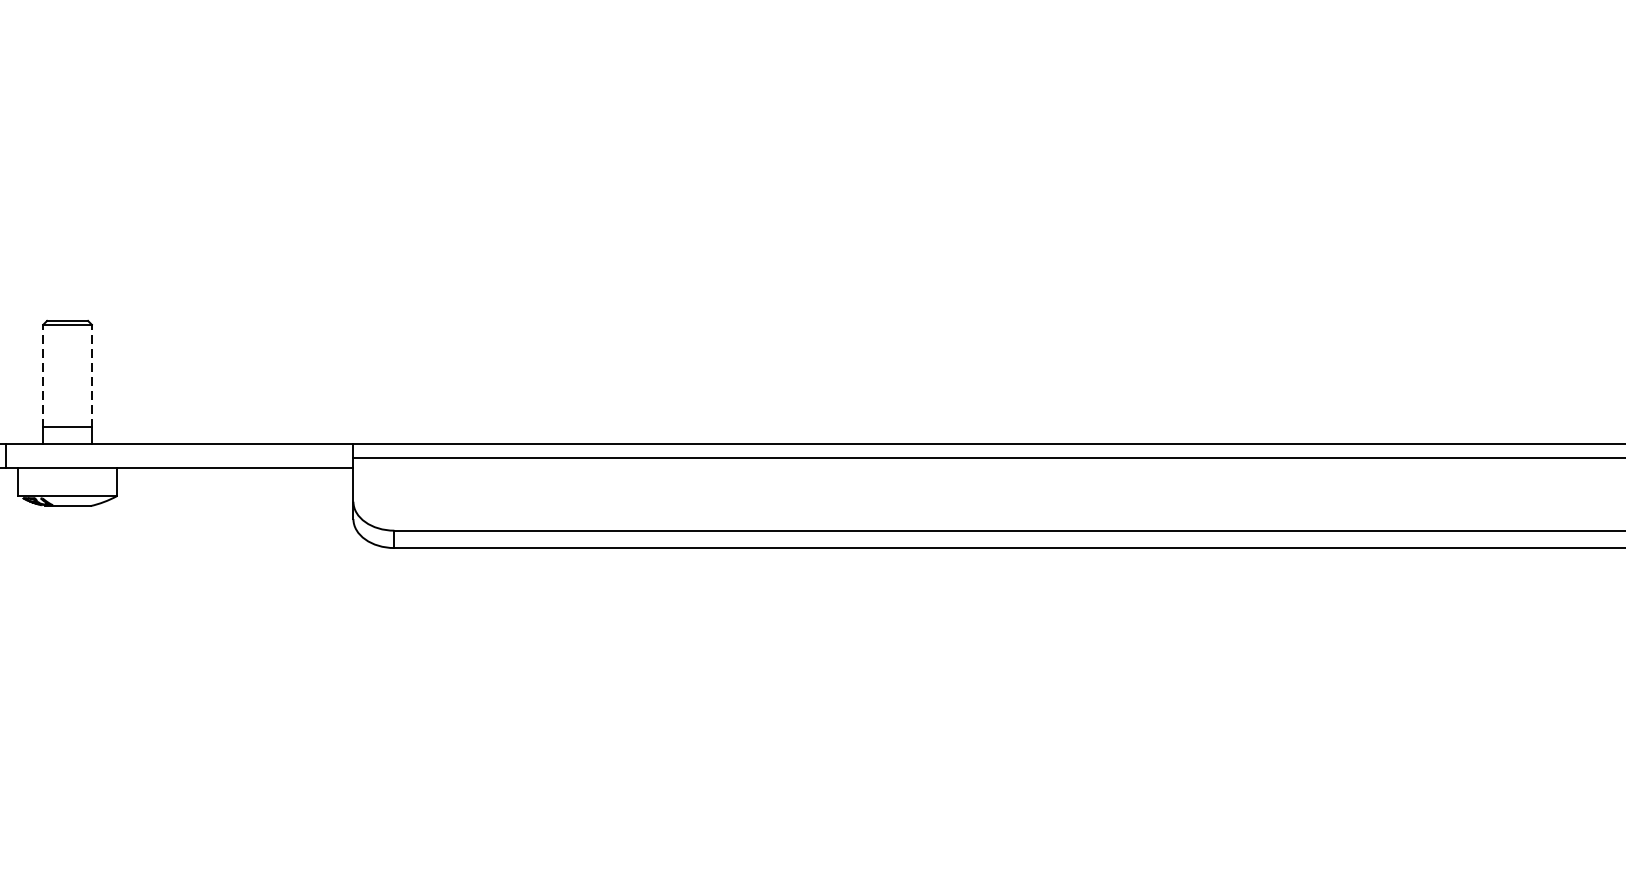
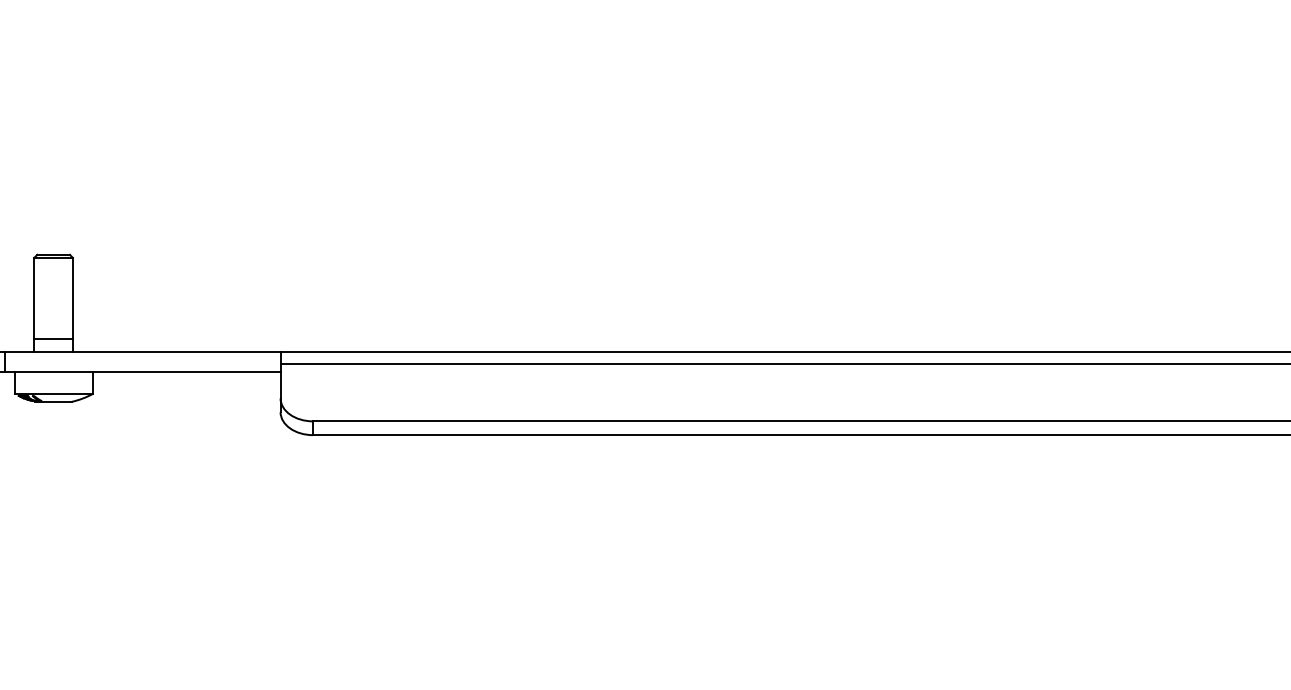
line: (43, 375) -> (34, 298), dashed -> solid
line: (91, 375) -> (72, 298), dashed -> solid

